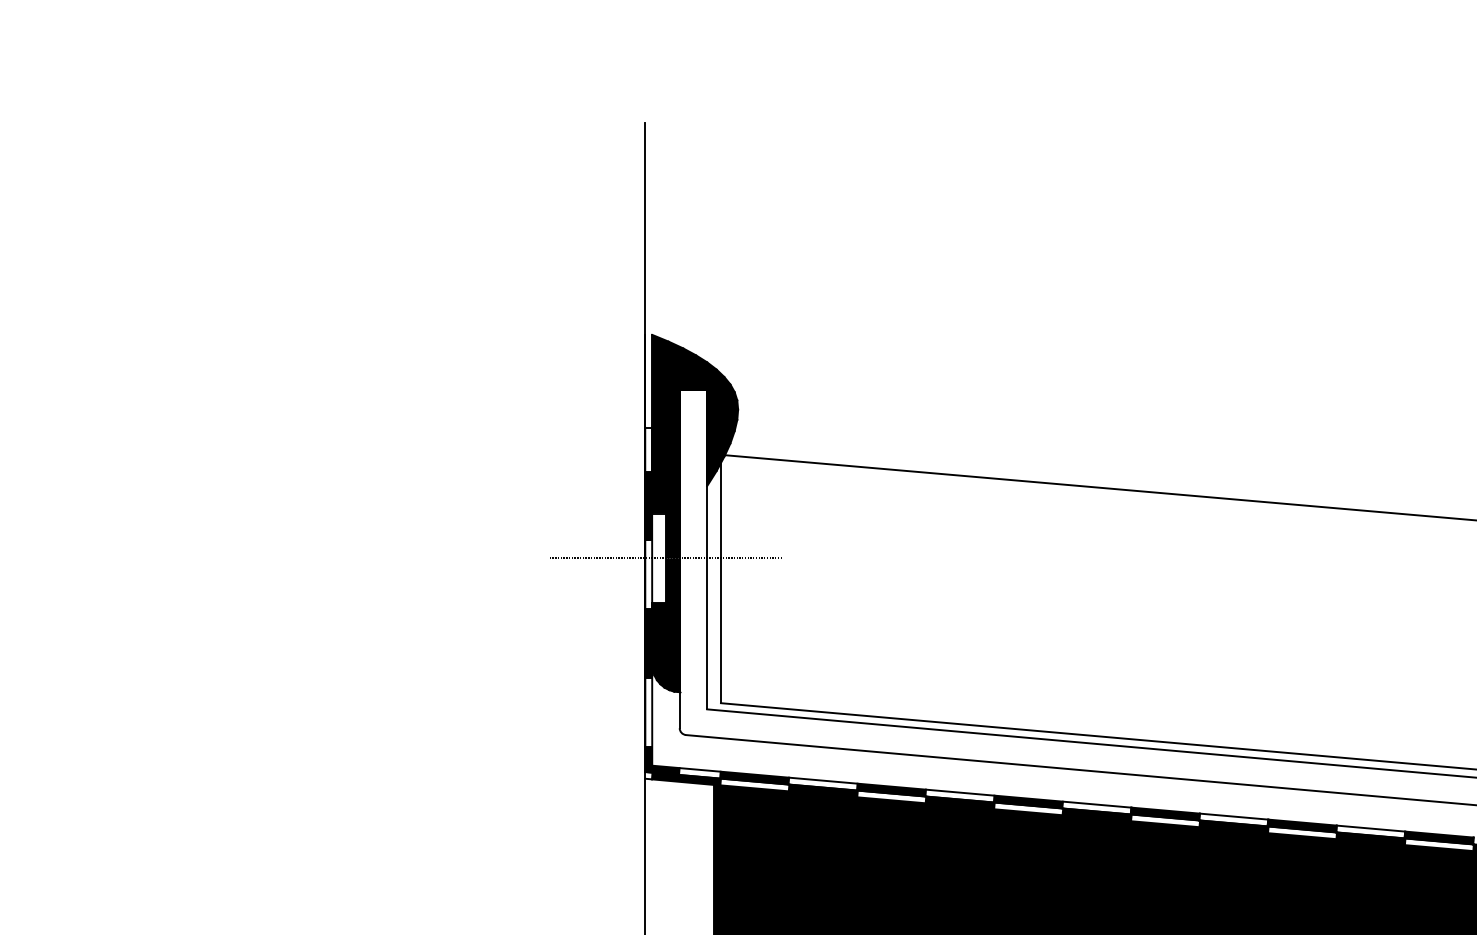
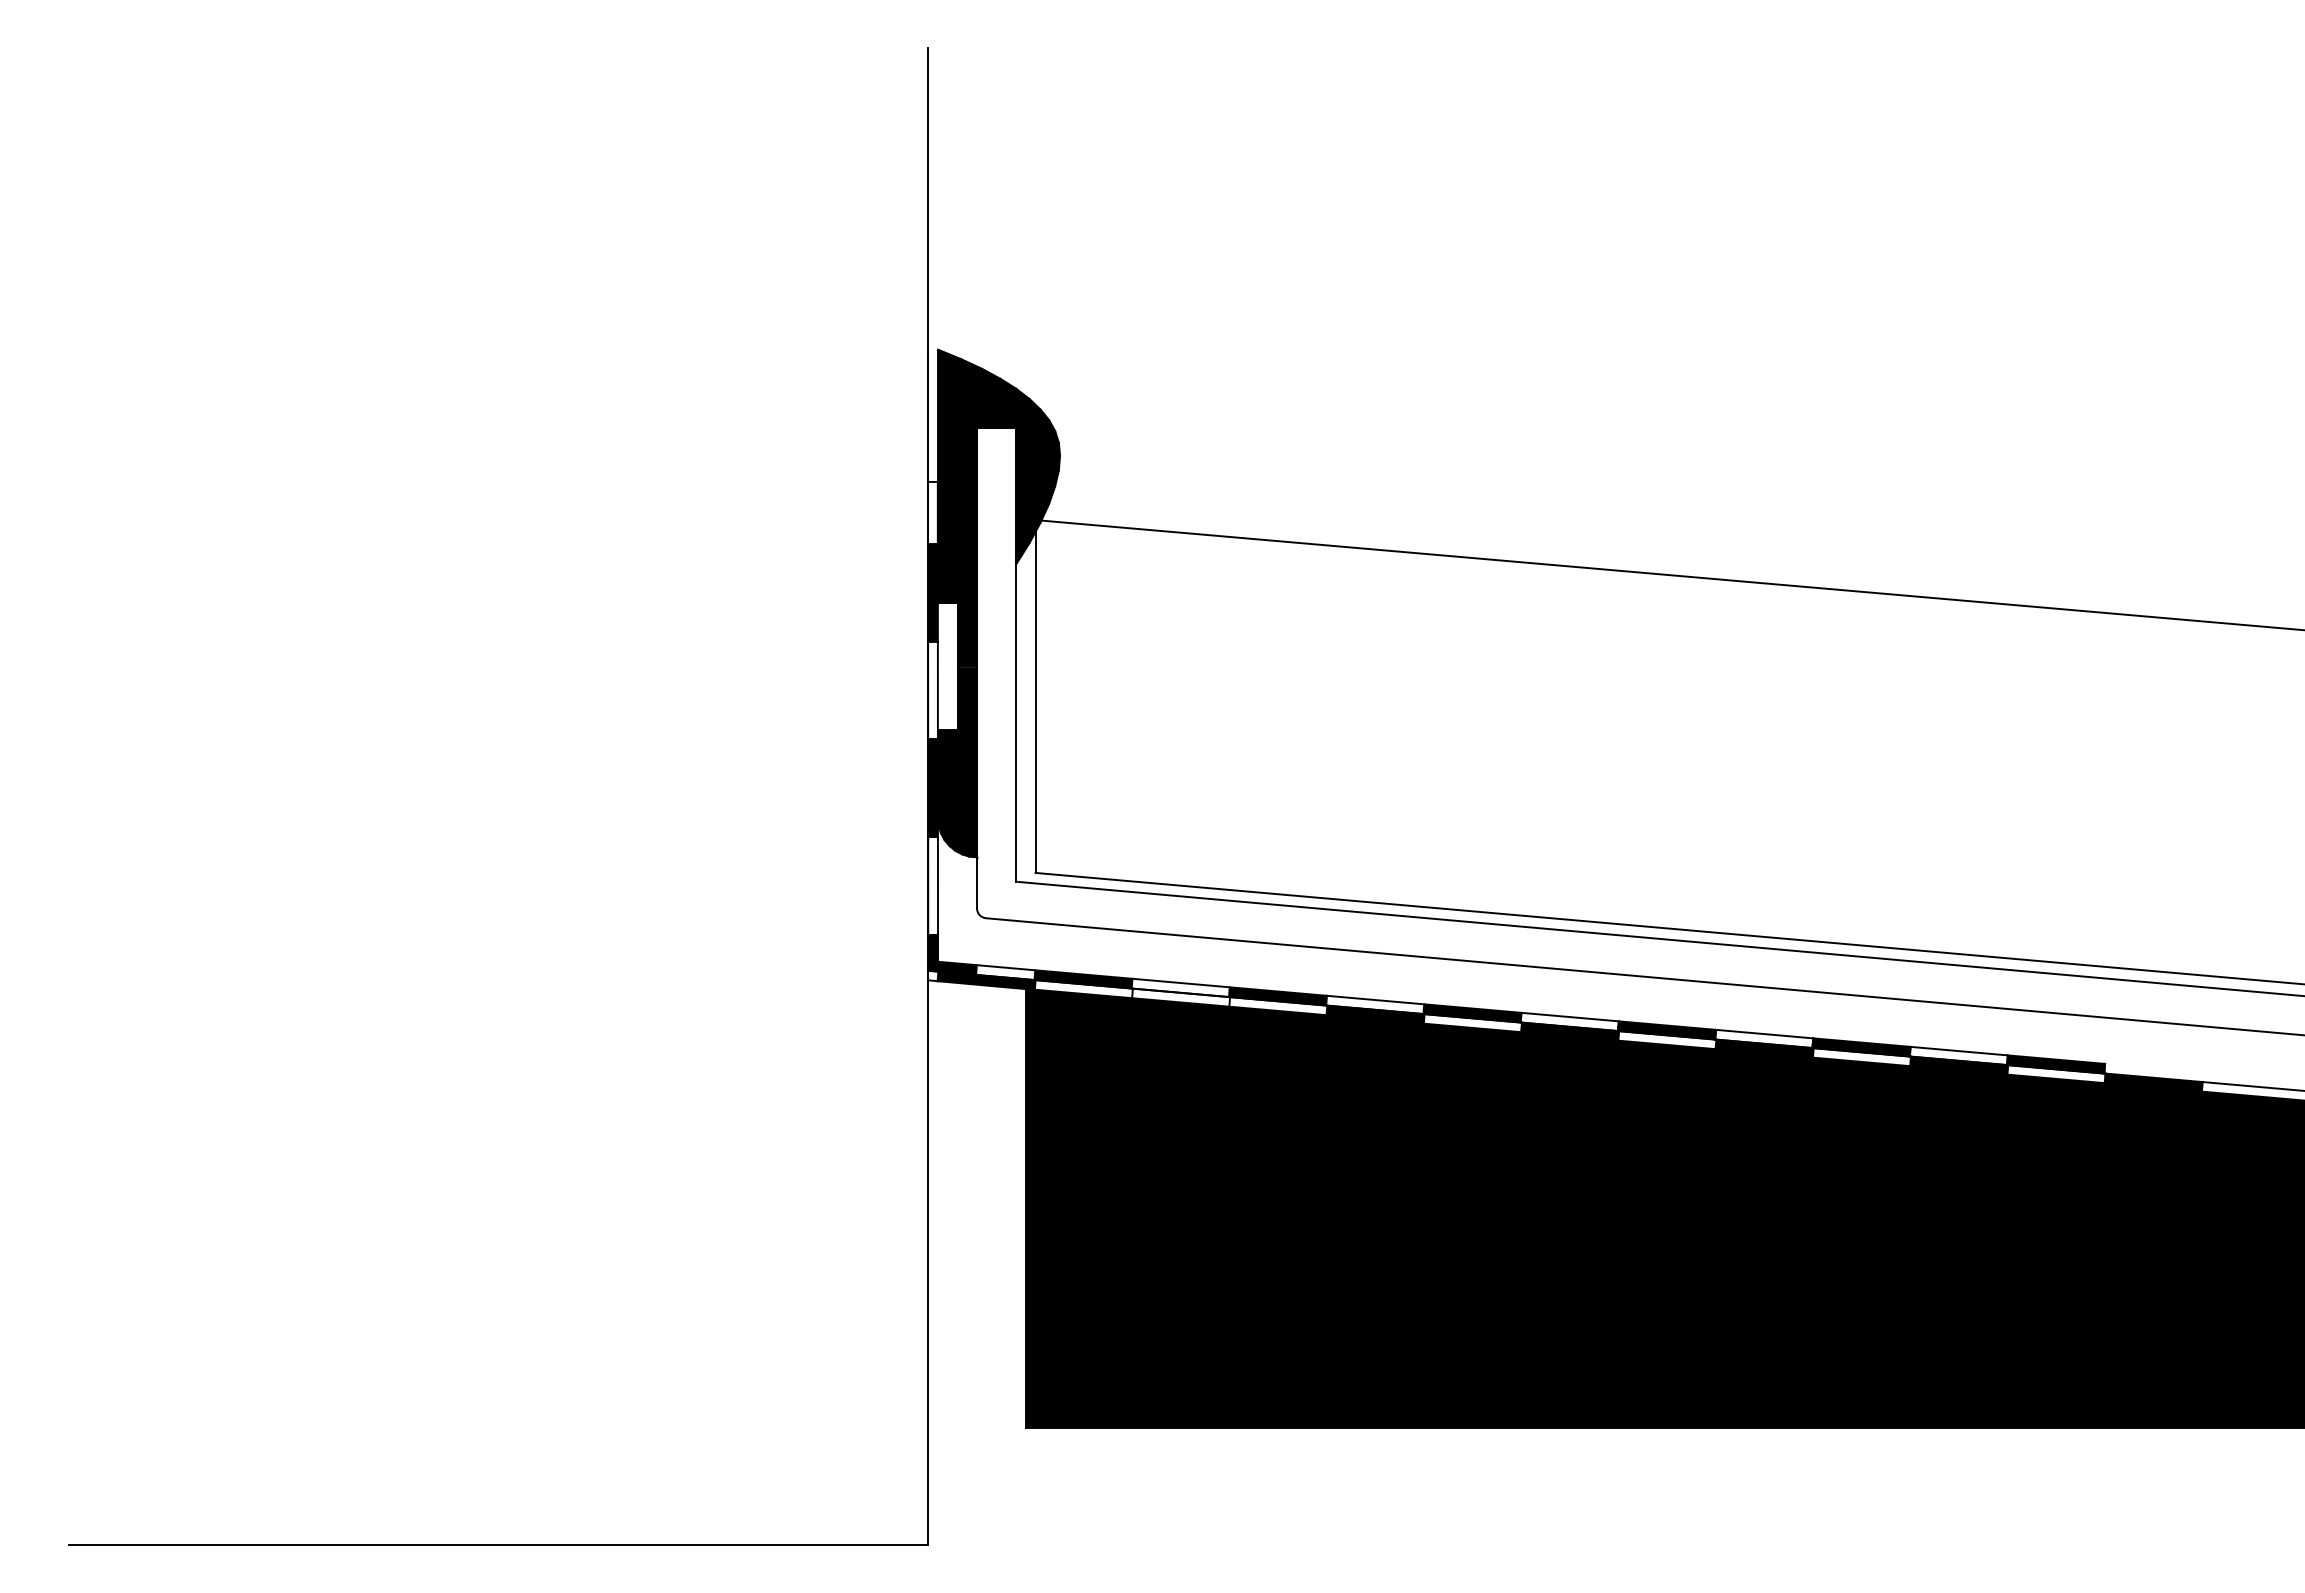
line: (665, 558) -> (957, 667), removed
fill: (823, 790) -> (1181, 997), removed

